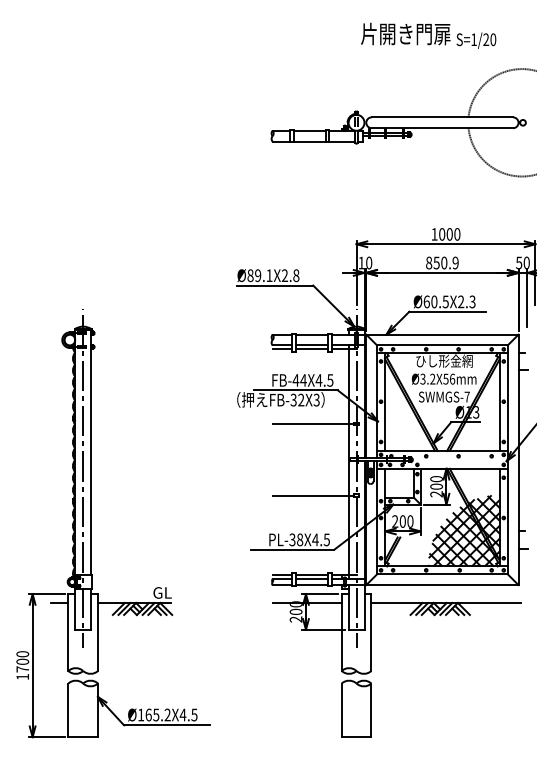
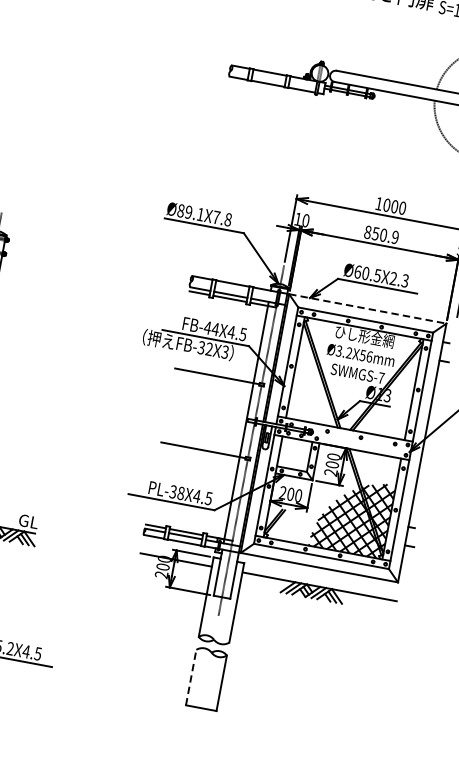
text: (284, 275) -> (216, 217), Ø89.1X2.8 -> Ø89.1X7.8
line: (442, 334) -> (367, 308), solid -> dashed
line: (341, 710) -> (190, 677), solid -> dashed

